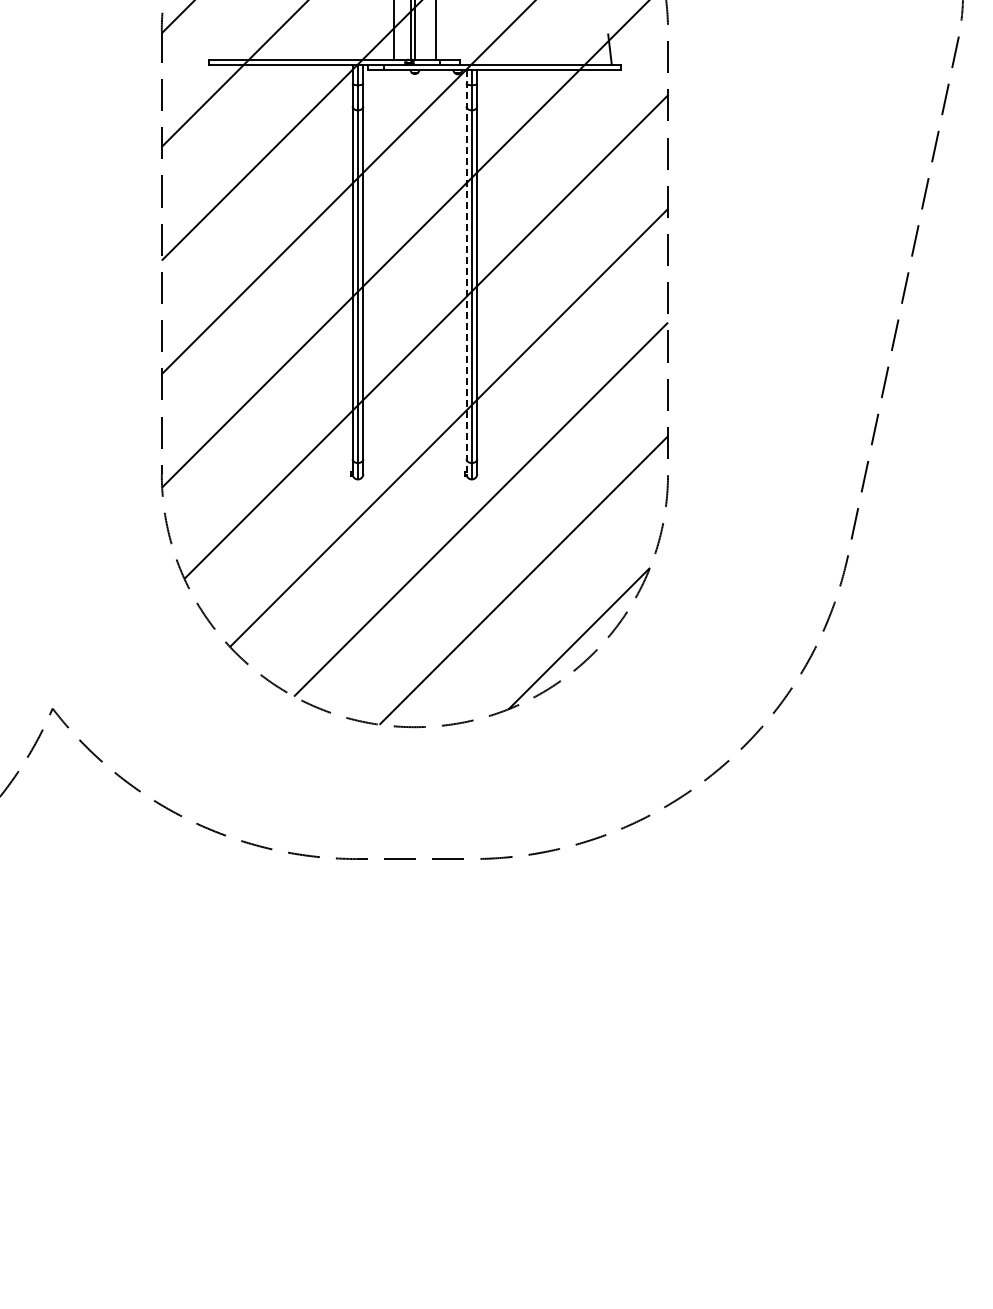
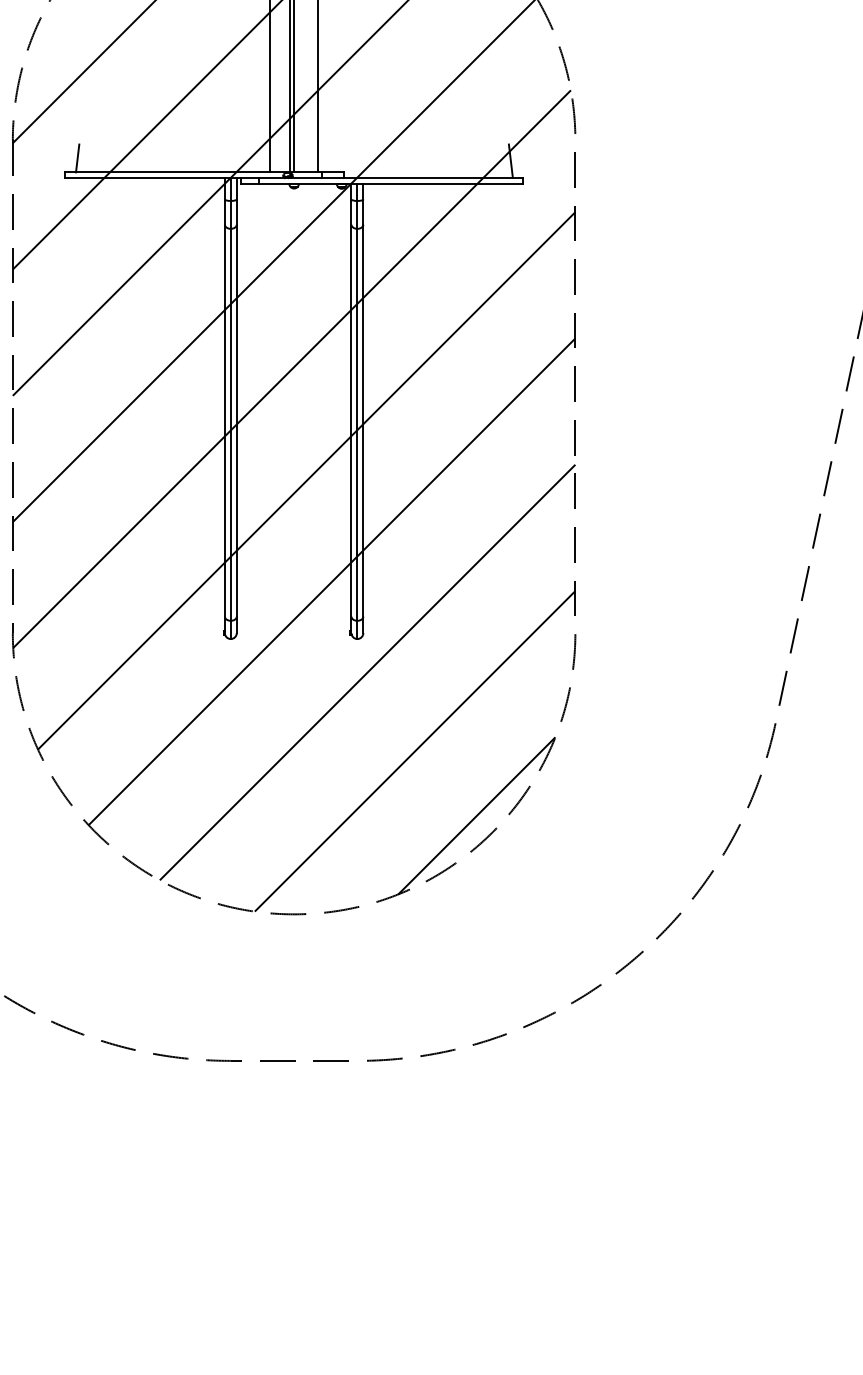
line: (219, 46) -> (76, 157), added
line: (466, 272) -> (351, 409), dashed -> solid

